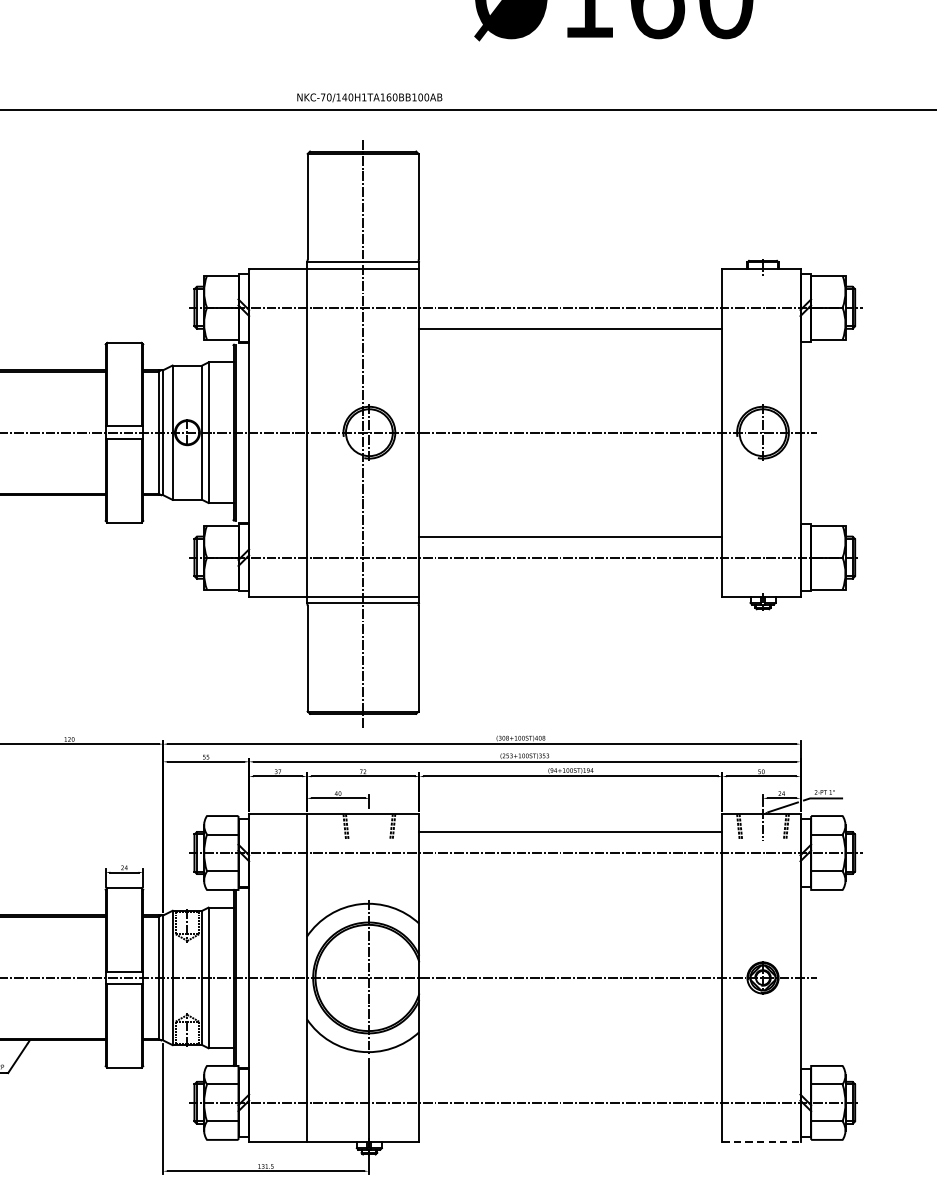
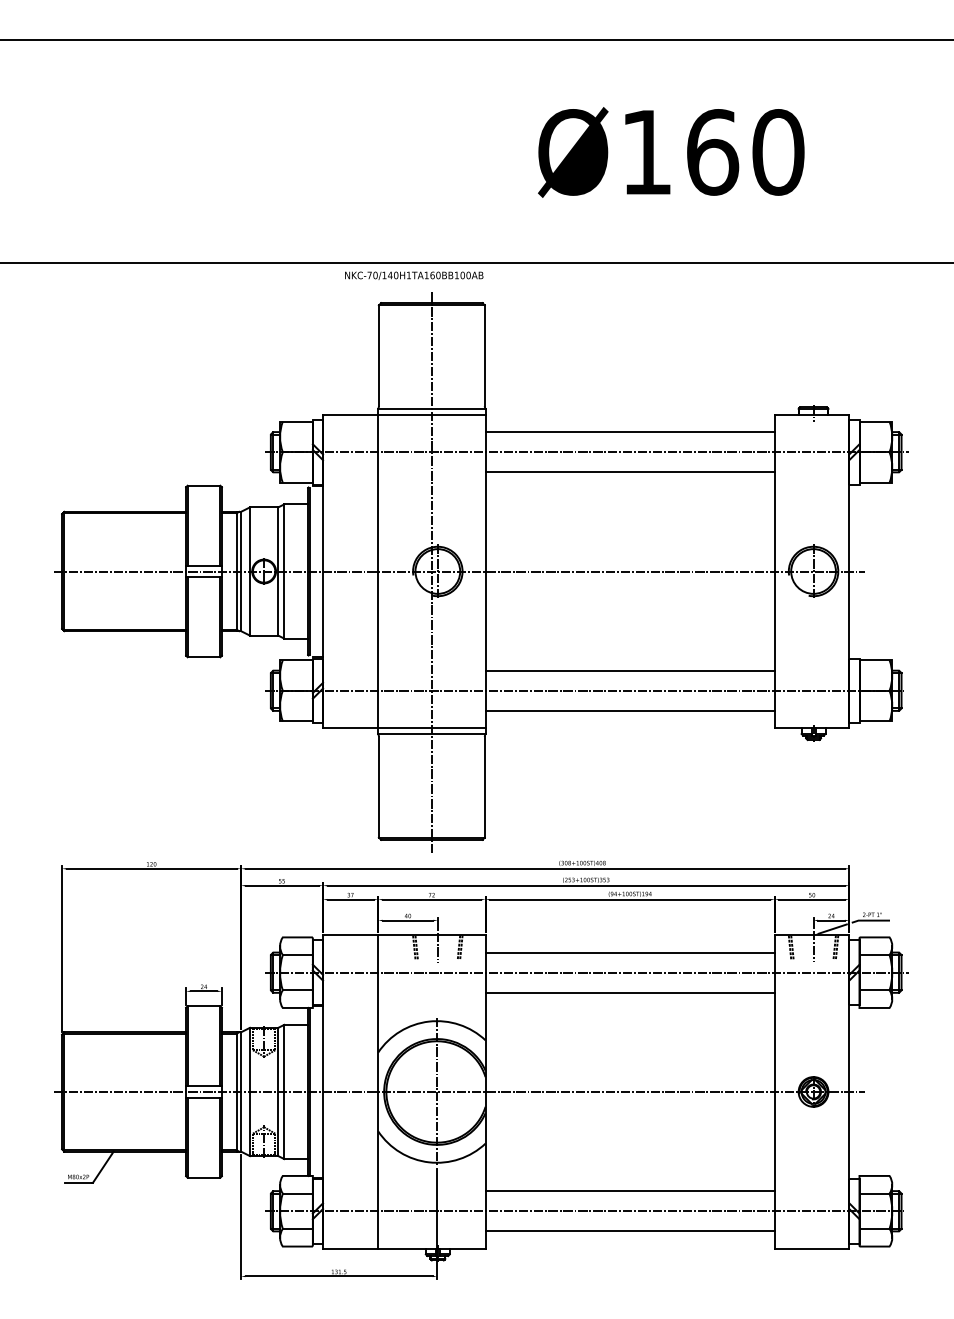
text: (370, 97) -> (414, 275), moved
line: (570, 287) -> (629, 432), added
line: (570, 578) -> (629, 710), added
line: (369, 826) -> (437, 947), added
line: (570, 873) -> (629, 992), added
line: (570, 1082) -> (629, 1191), added
line: (570, 1124) -> (629, 1231), added
line: (761, 1141) -> (812, 1248), dashed -> solid

